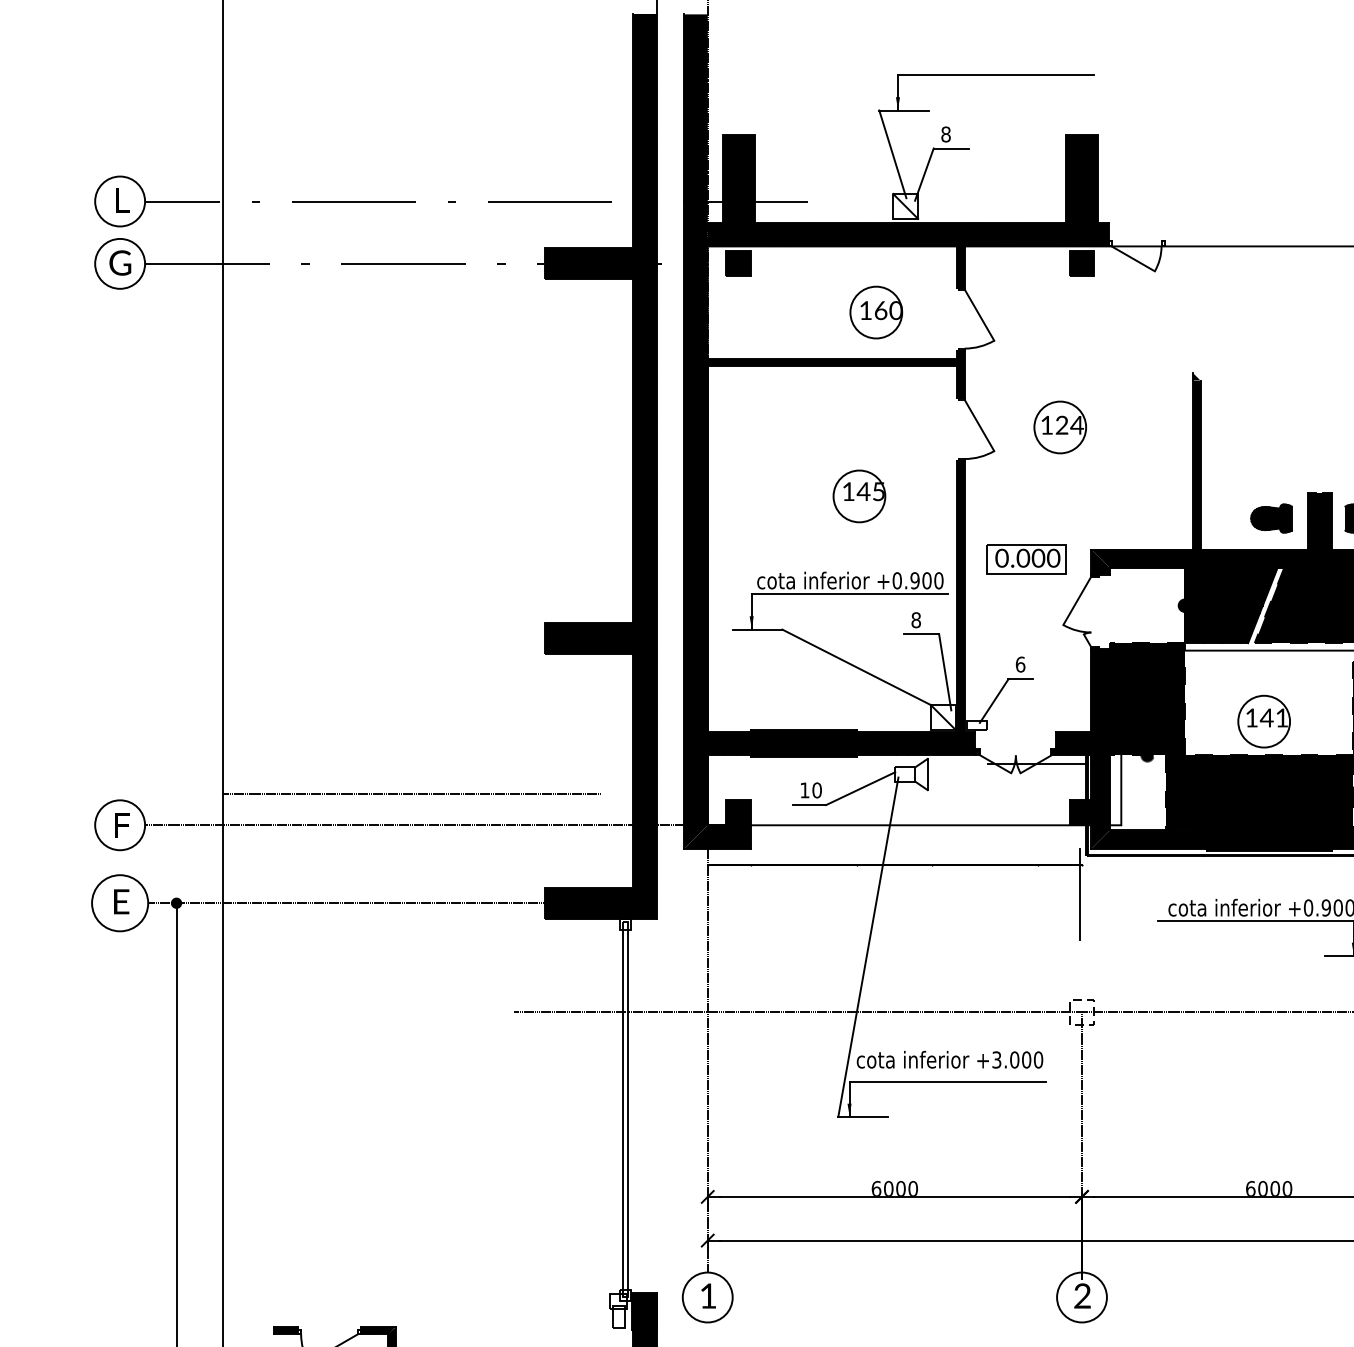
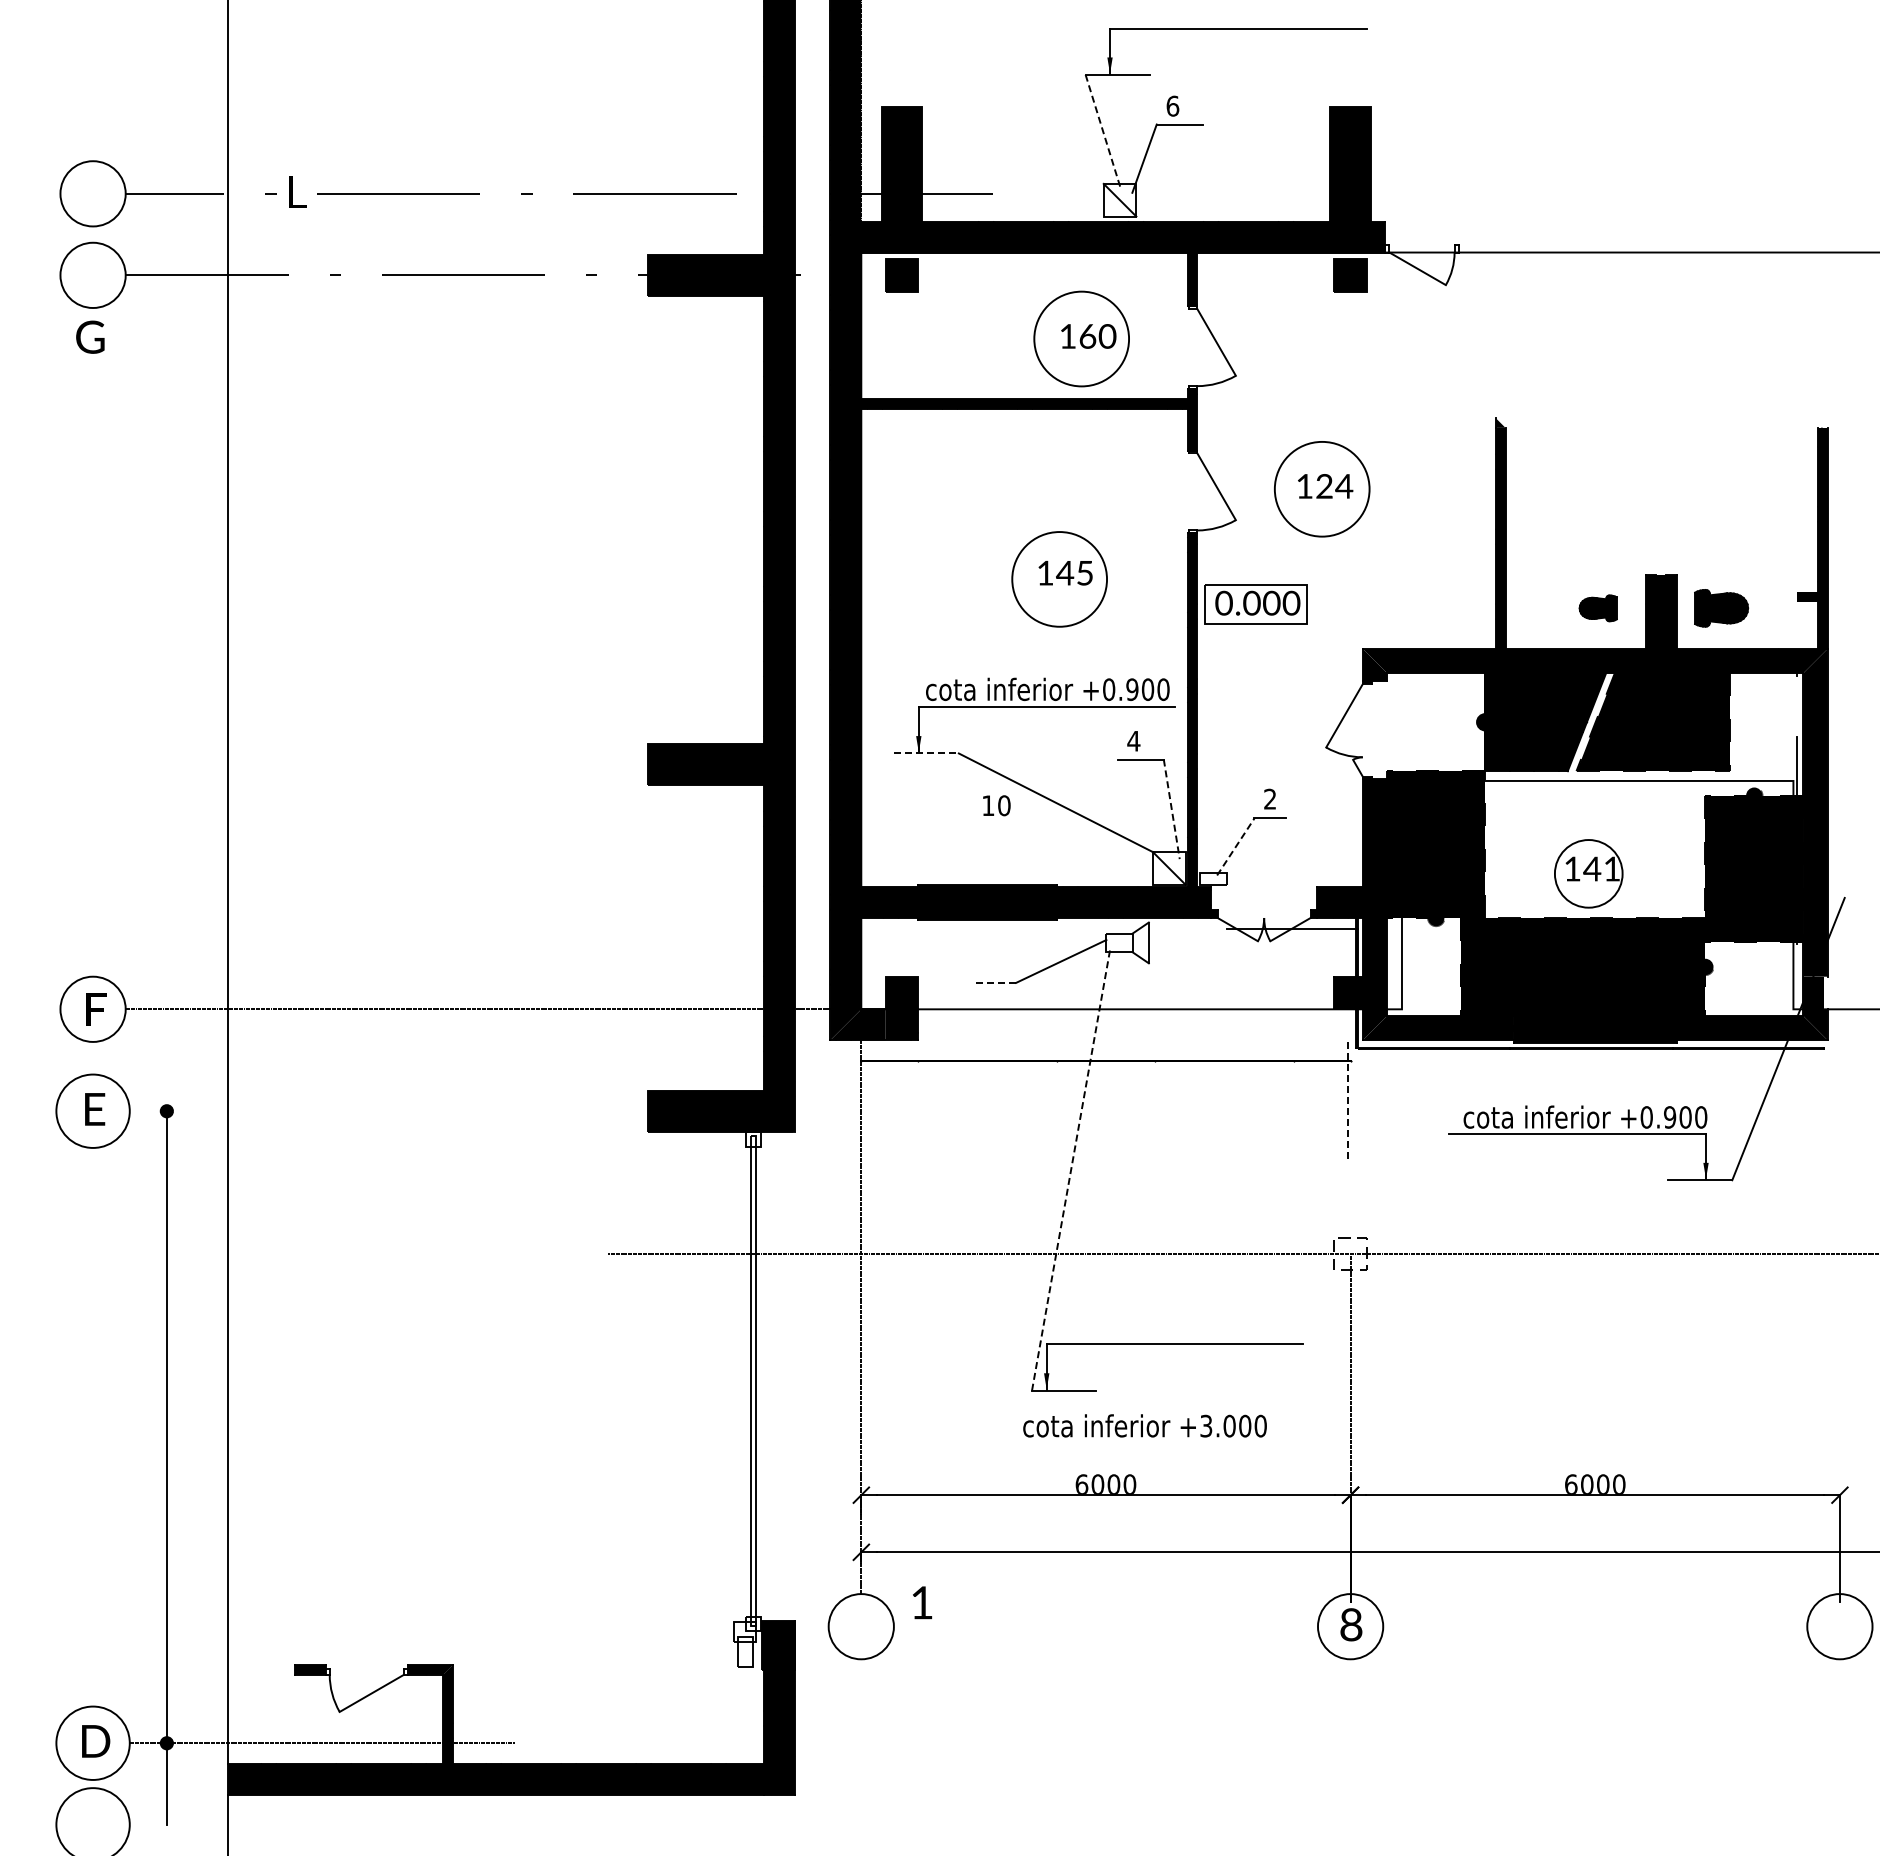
text: (945, 133) -> (1172, 105), 8 -> 6
line: (892, 154) -> (1103, 132), solid -> dashed
text: (122, 199) -> (297, 191), moved
text: (120, 262) -> (90, 336), moved
circle: (876, 312) -> (1081, 338), size x1.4
circle: (1060, 427) -> (1322, 489), size x1.4
circle: (859, 496) -> (1059, 579), size x1.4
part: (1270, 518) -> (1597, 608), size x0.7
part: (1026, 559) -> (1255, 604), moved
text: (915, 619) -> (1133, 740), 8 -> 4
line: (758, 629) -> (927, 753), solid -> dashed
text: (1020, 664) -> (1270, 798), 6 -> 2
line: (945, 672) -> (1171, 809), solid -> dashed
line: (994, 700) -> (1236, 846), solid -> dashed
text: (811, 790) -> (996, 805), moved
line: (411, 794) -> (474, 968), removed
line: (809, 804) -> (994, 982), solid -> dashed
line: (1080, 894) -> (1348, 1099), solid -> dashed
line: (356, 903) -> (402, 1111), removed
line: (868, 947) -> (1071, 1168), solid -> dashed
text: (949, 1059) -> (1144, 1425), moved
text: (708, 1295) -> (922, 1602), moved
text: (1082, 1296) -> (1351, 1625), 2 -> 8

